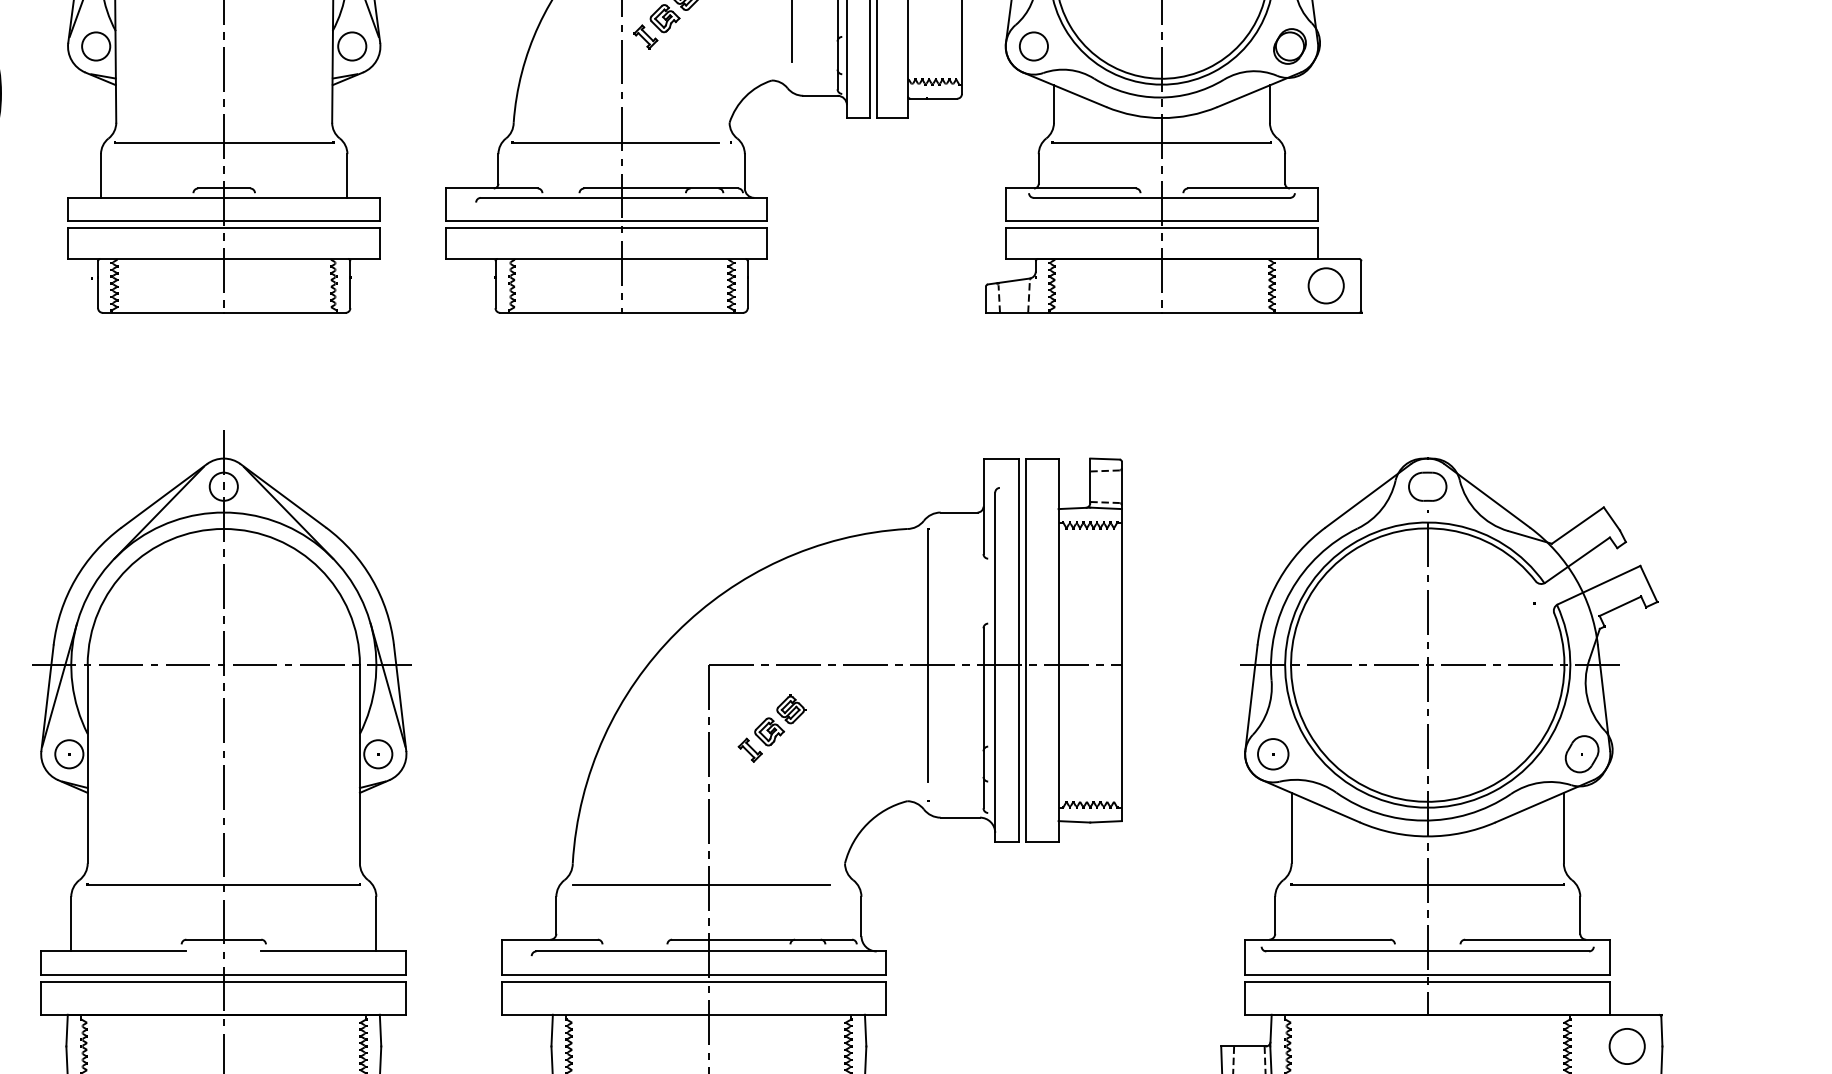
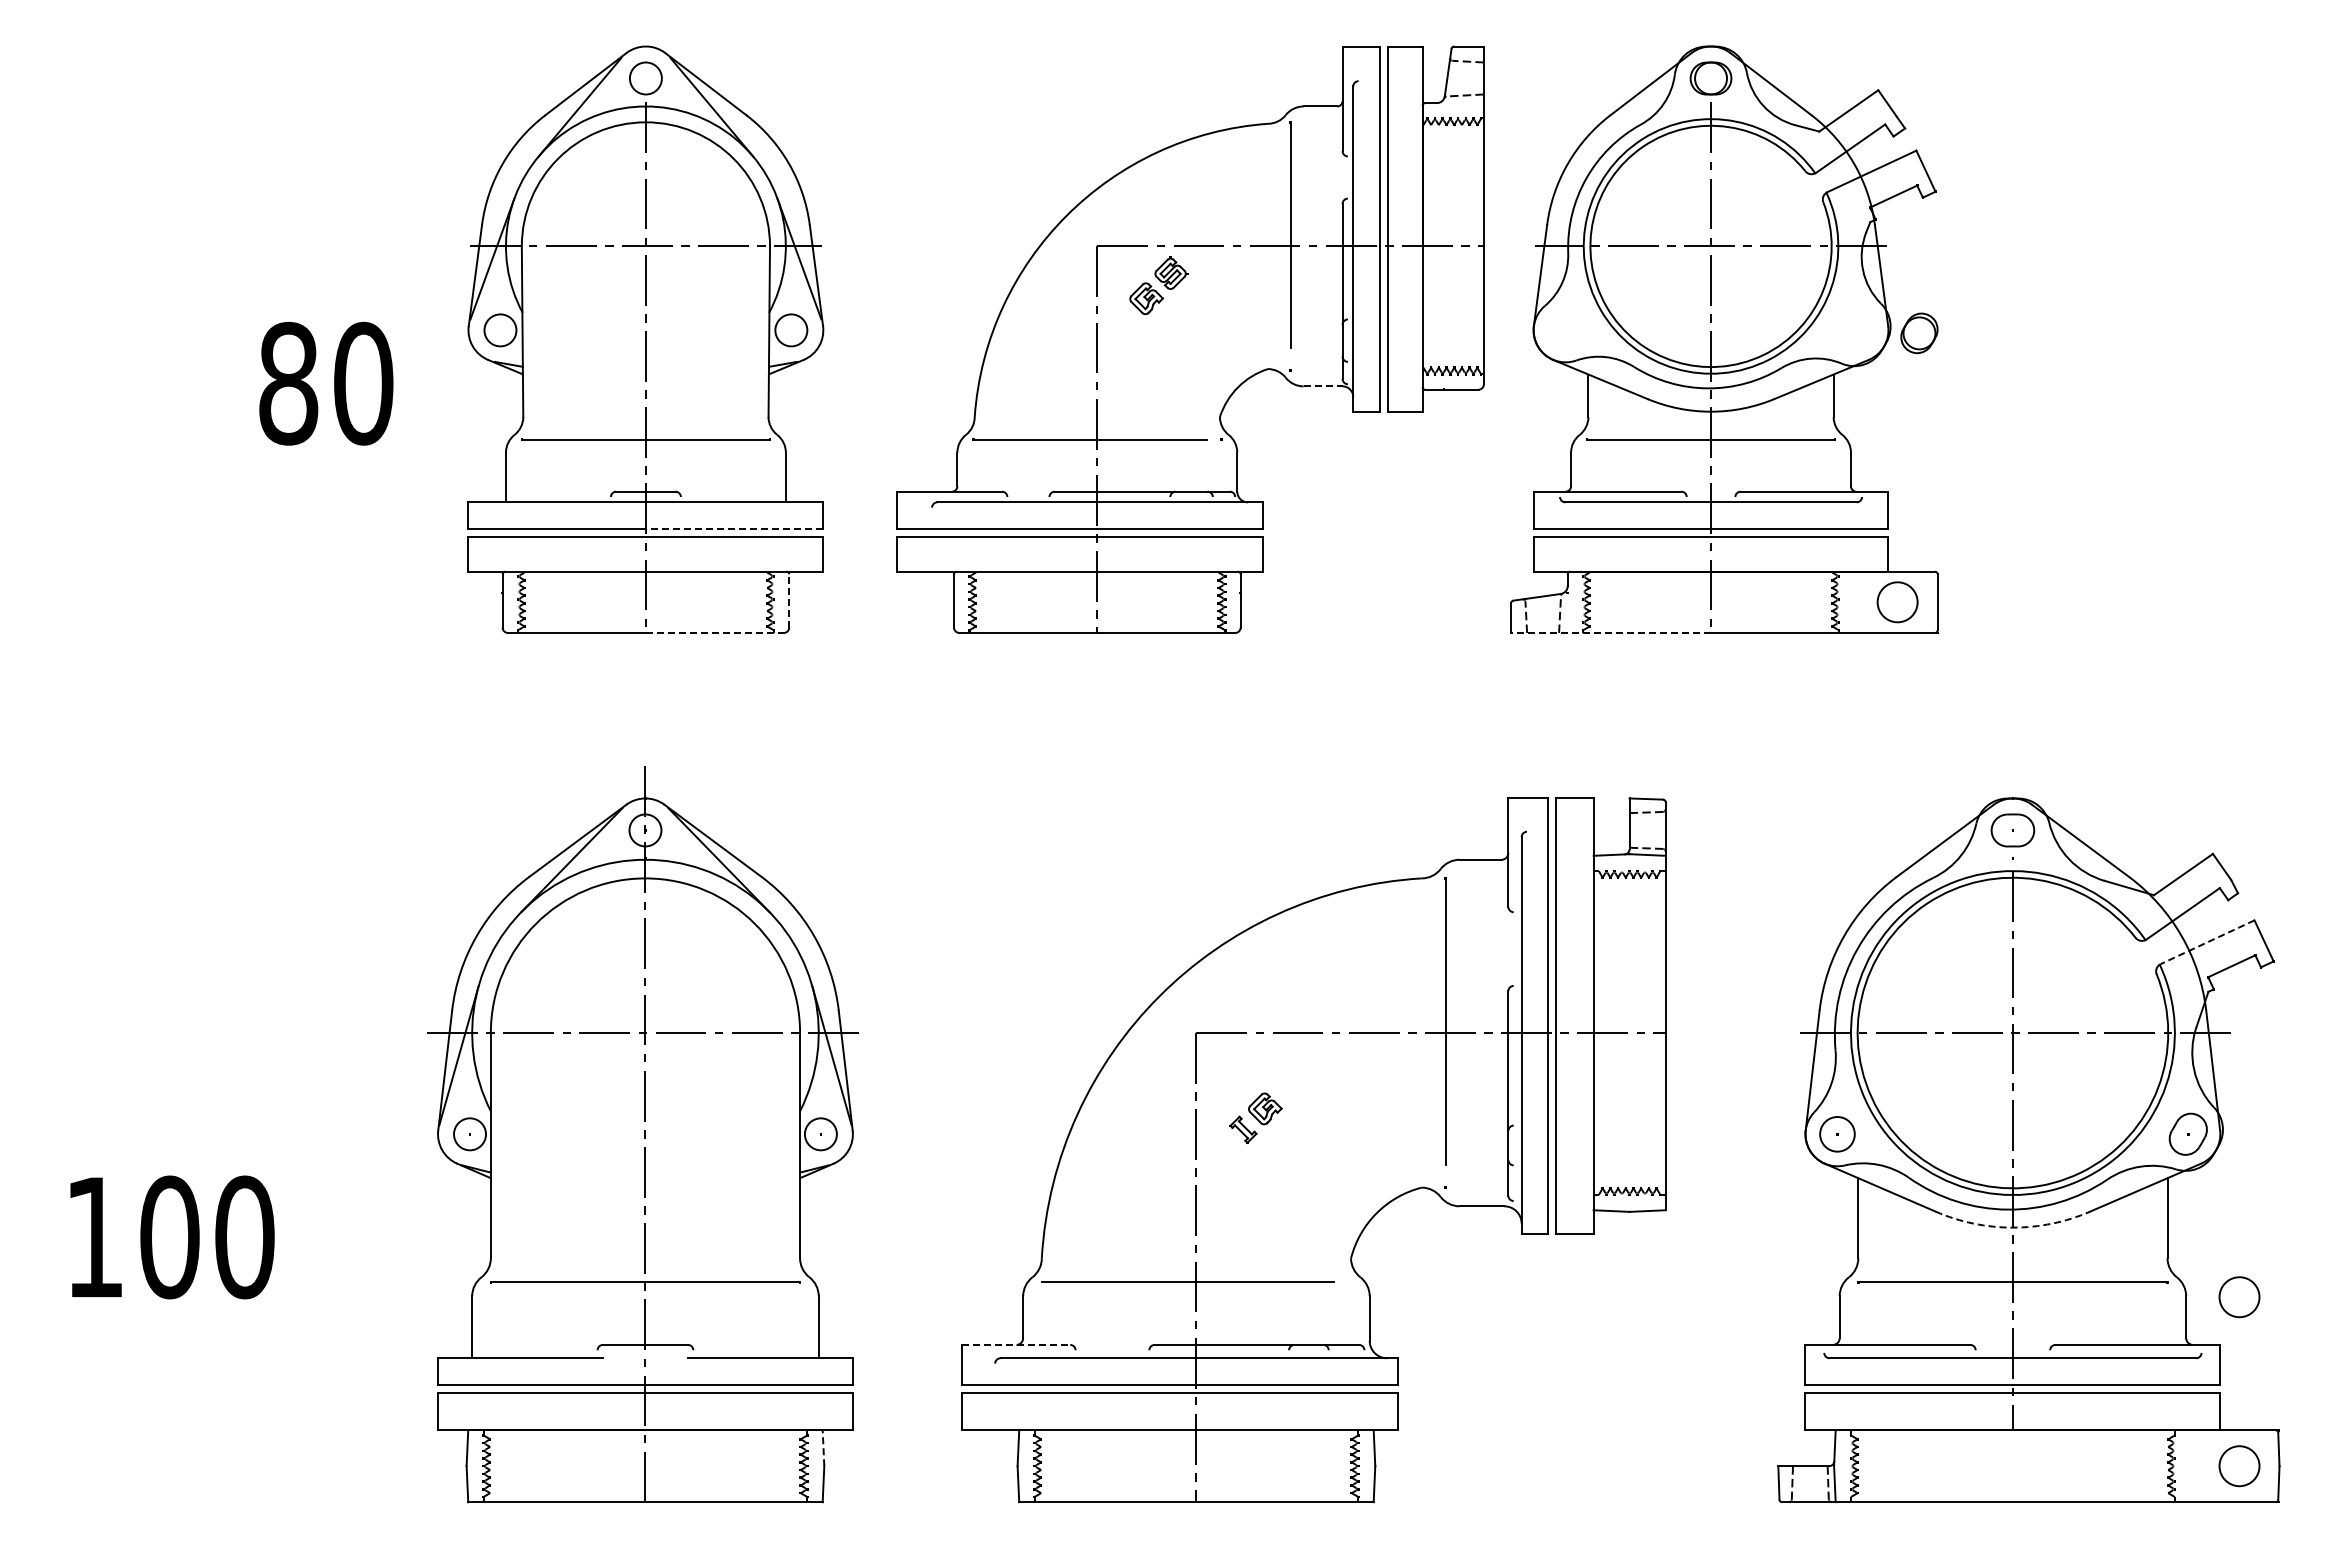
part: (645, 36) -> (1124, 319), removed
circle: (1033, 46) -> (1565, 330), removed
part: (1290, 46) -> (1919, 333), moved
line: (820, 95) -> (1323, 386), solid -> dashed
line: (302, 221) -> (734, 529), solid -> dashed
line: (350, 284) -> (789, 600), solid -> dashed
line: (284, 312) -> (714, 632), solid -> dashed
line: (1074, 312) -> (1611, 632), solid -> dashed
line: (1599, 585) -> (2207, 942), solid -> dashed
part: (791, 709) -> (1290, 1083), removed
arc: (1427, 836) -> (2012, 1227), solid -> dashed
circle: (1627, 897) -> (2239, 1297), added
line: (550, 939) -> (1016, 1344), solid -> dashed
line: (380, 1029) -> (823, 1447), solid -> dashed

